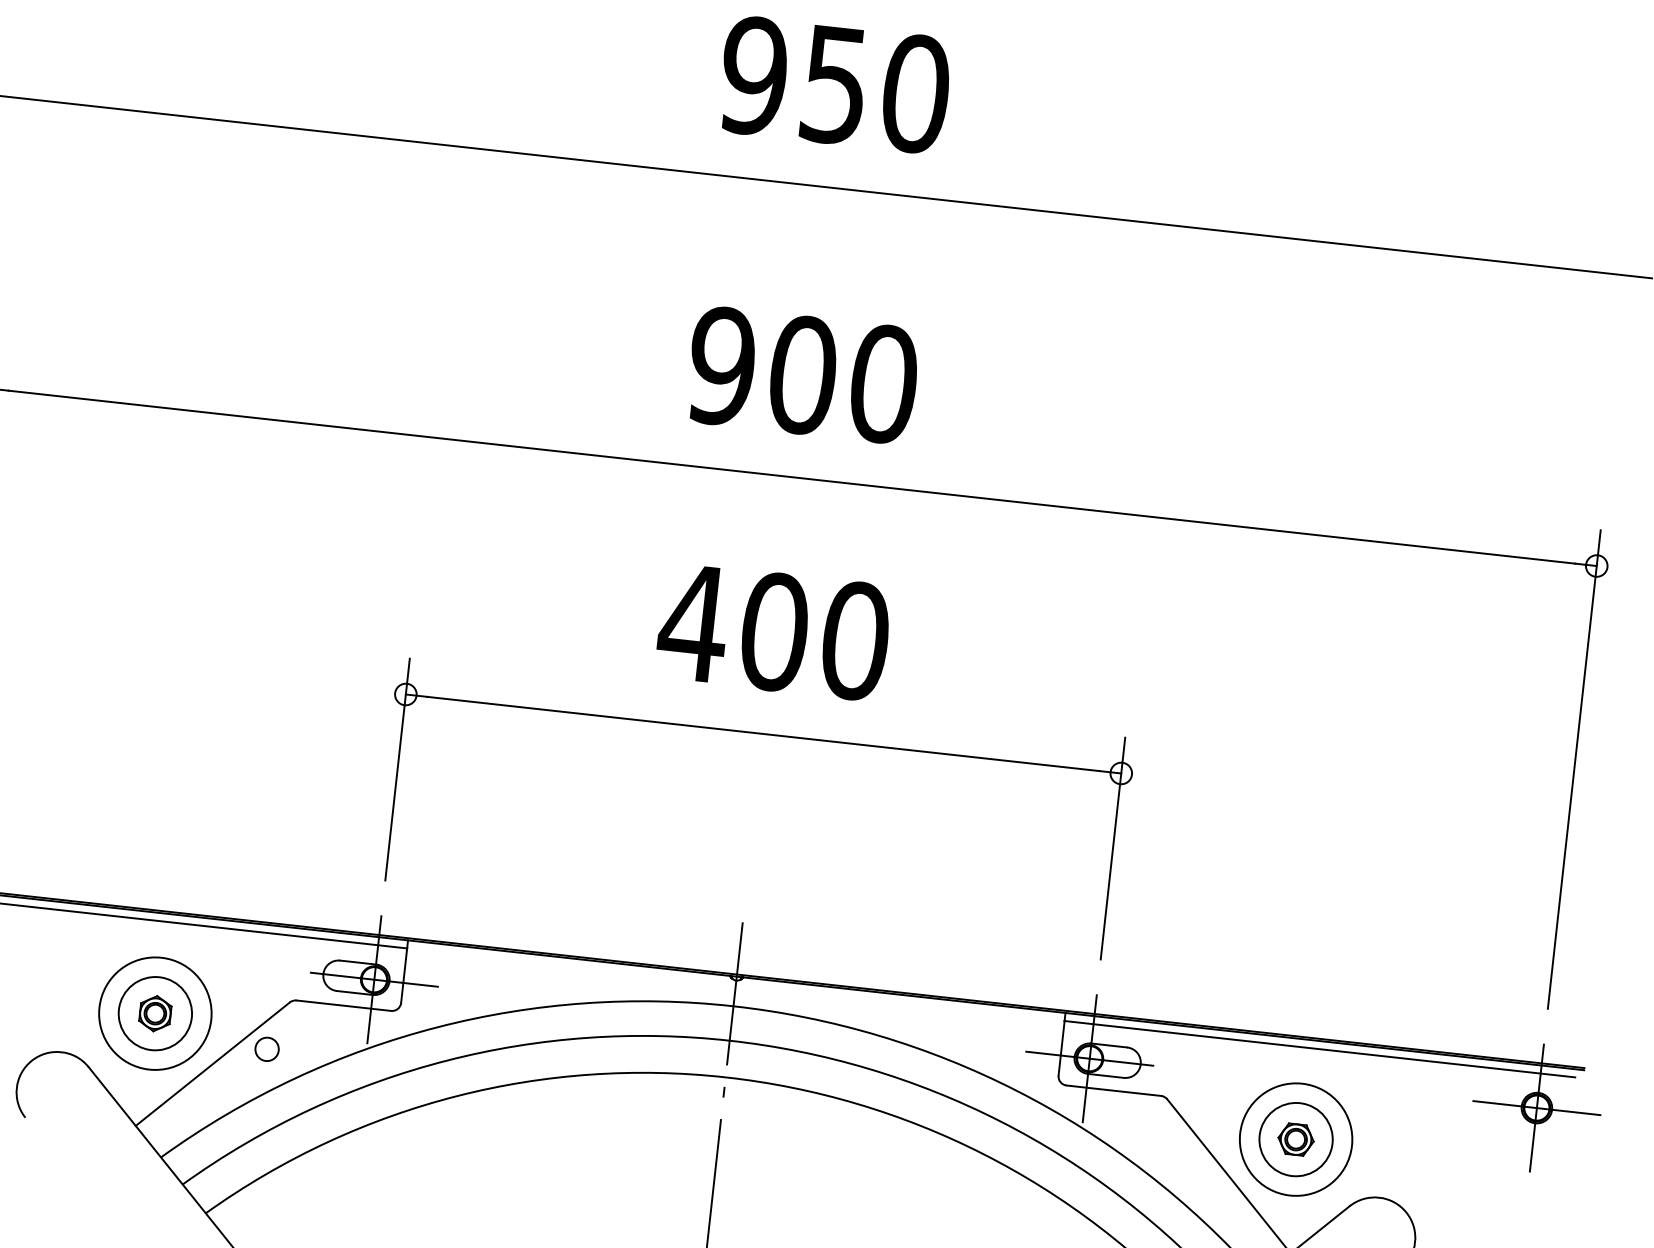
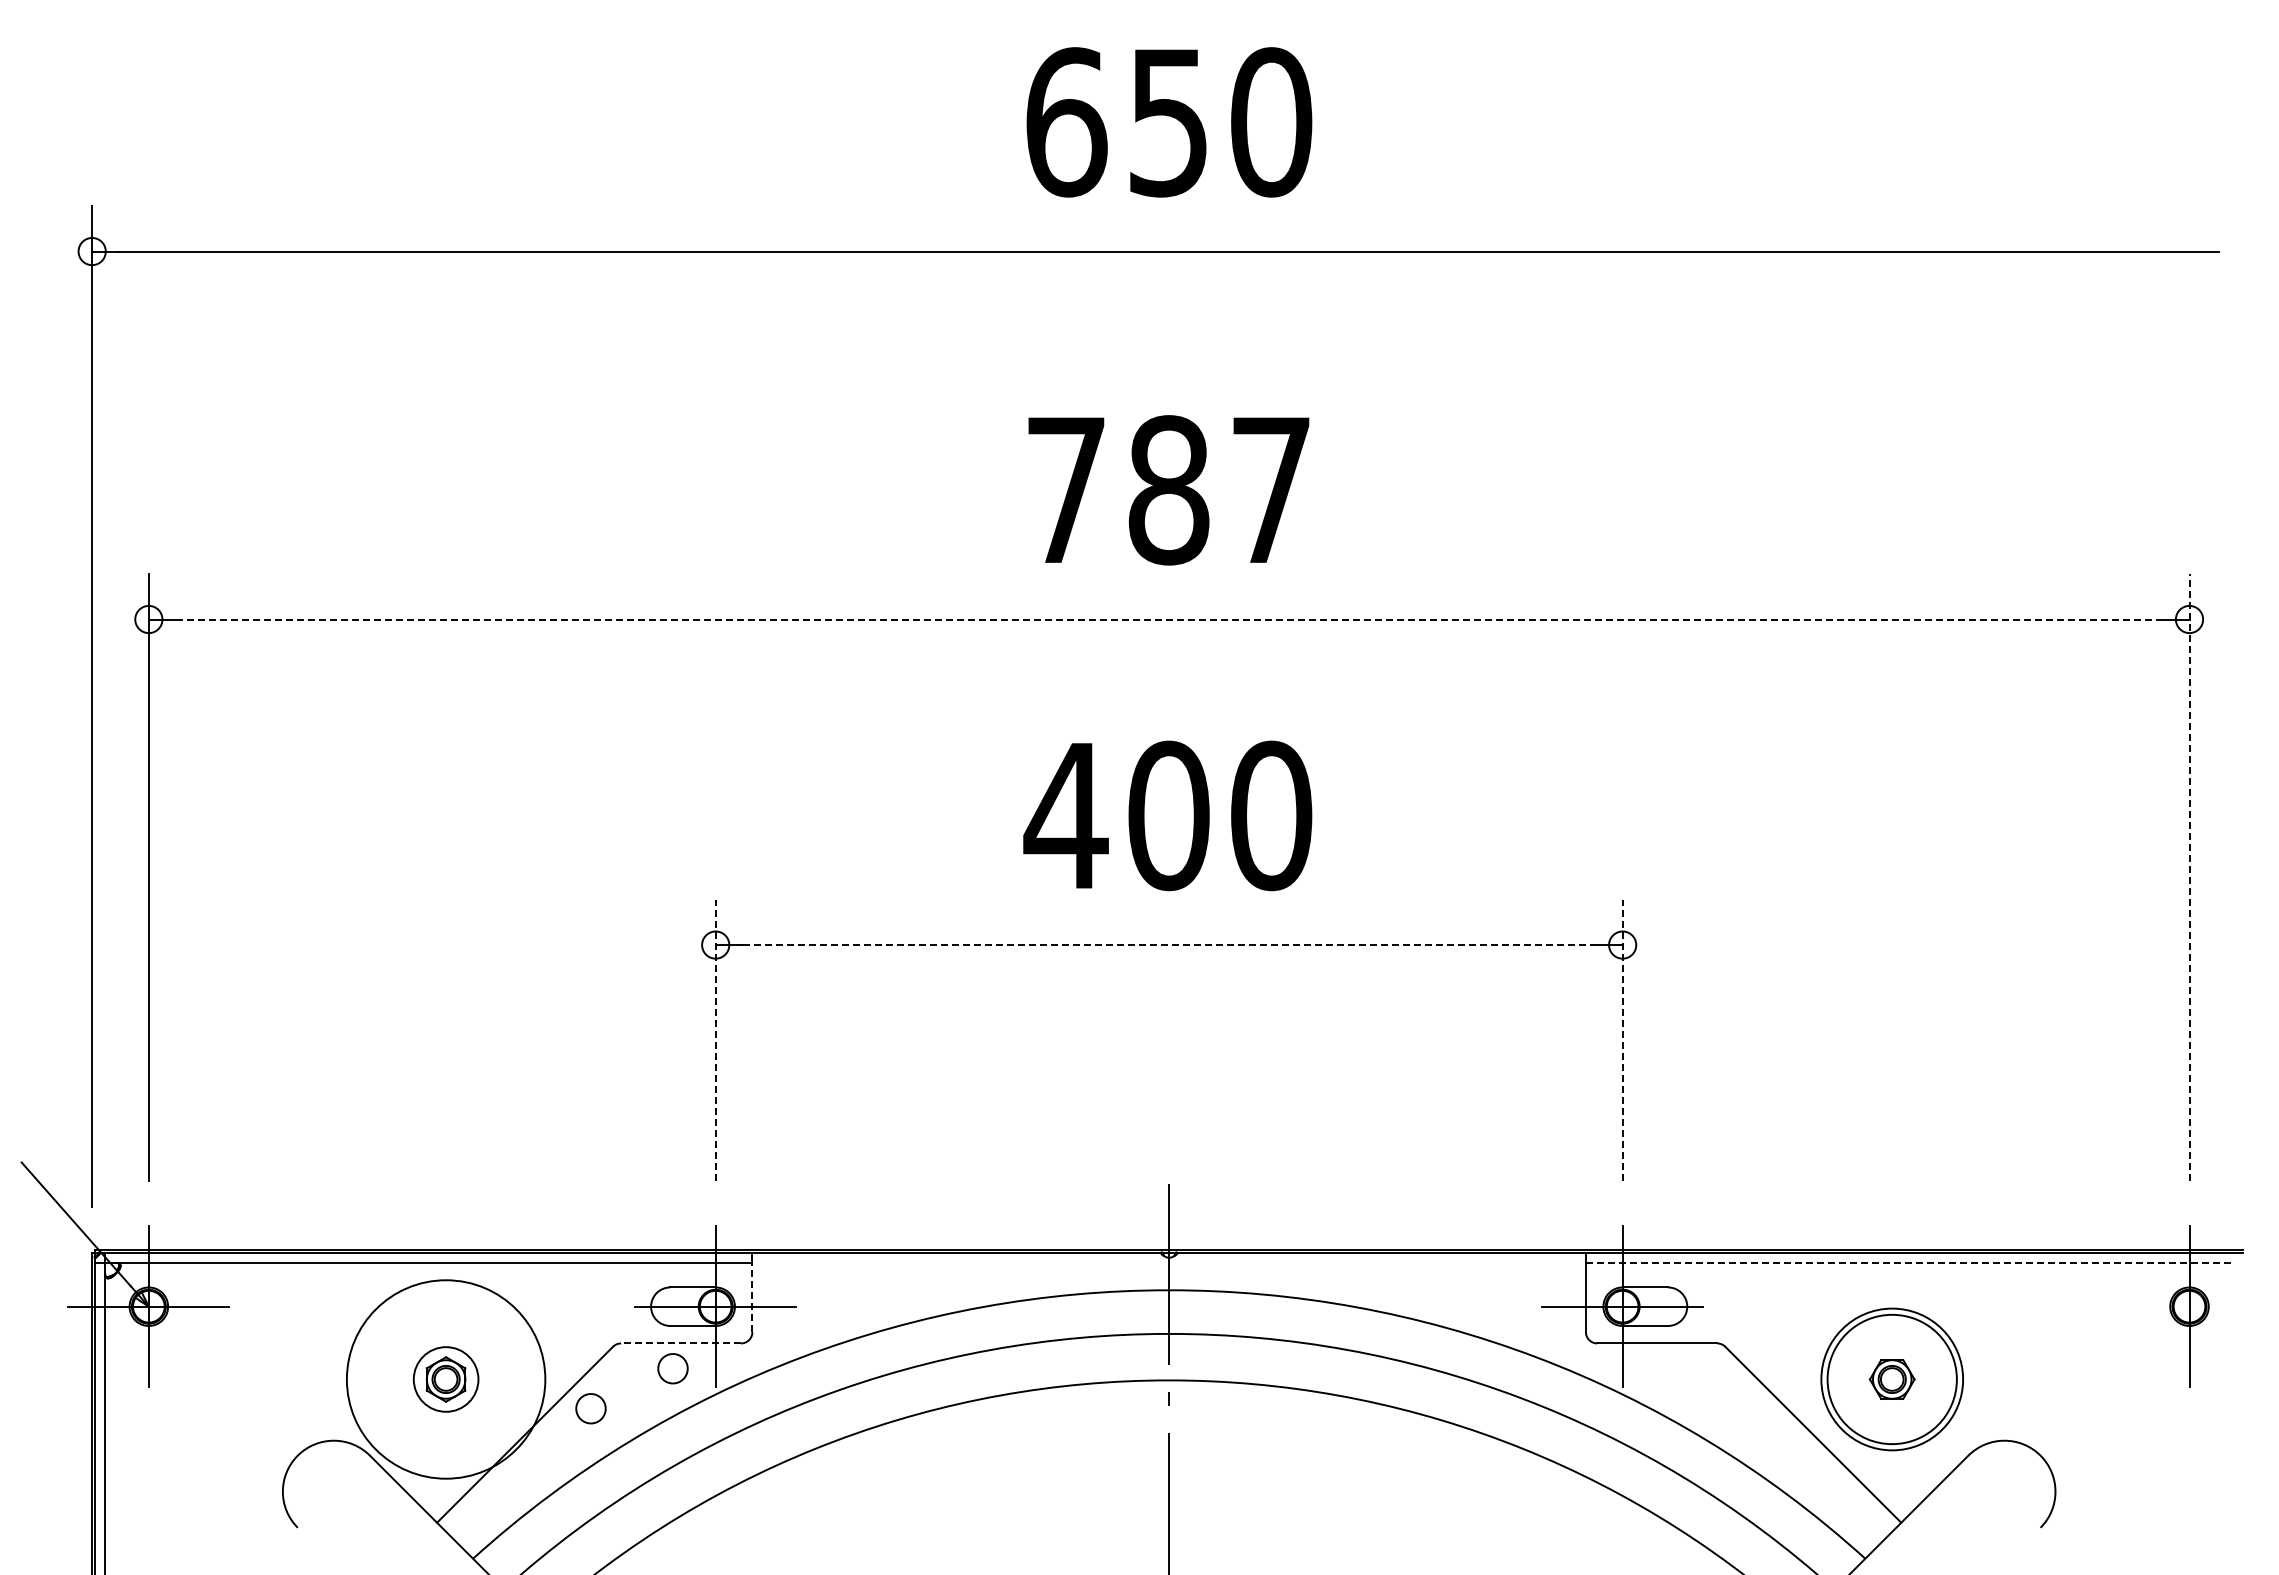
text: (754, 76) -> (1066, 122), 950 -> 650
text: (802, 375) -> (1168, 490), 900 -> 787
line: (792, 477) -> (1169, 619), solid -> dashed
line: (763, 734) -> (1169, 945), solid -> dashed
line: (397, 769) -> (715, 1040), solid -> dashed
line: (1574, 769) -> (2189, 877), solid -> dashed
line: (1112, 848) -> (1622, 1040), solid -> dashed
line: (404, 975) -> (752, 1297), solid -> dashed
line: (343, 1005) -> (680, 1343), solid -> dashed
circle: (154, 1013) -> (445, 1379), size x0.7
circle: (155, 1013) -> (446, 1379), size x1.4
circle: (334, 1024) -> (672, 1368), added
line: (1319, 1048) -> (1909, 1262), solid -> dashed
line: (1536, 1107) -> (2189, 1306), removed
circle: (1296, 1139) -> (1892, 1379), size x1.4

